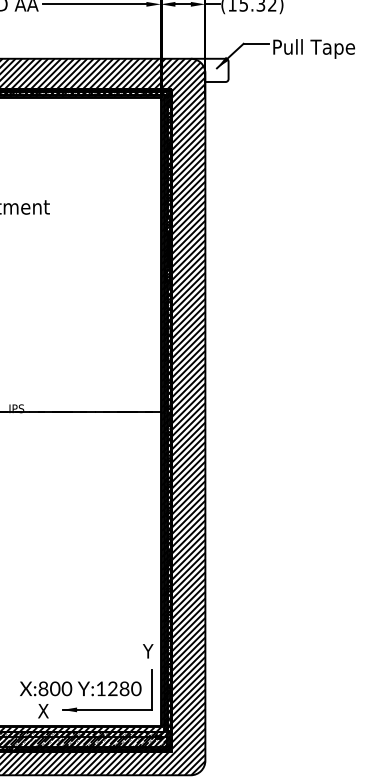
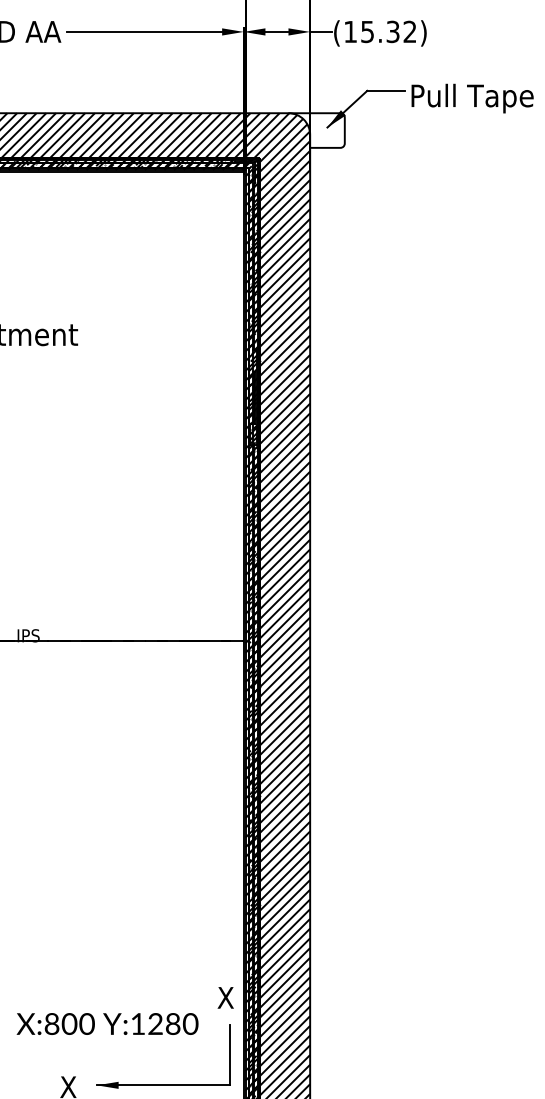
text: (148, 651) -> (225, 998), Y -> X
text: (80, 688) -> (107, 1023), moved

